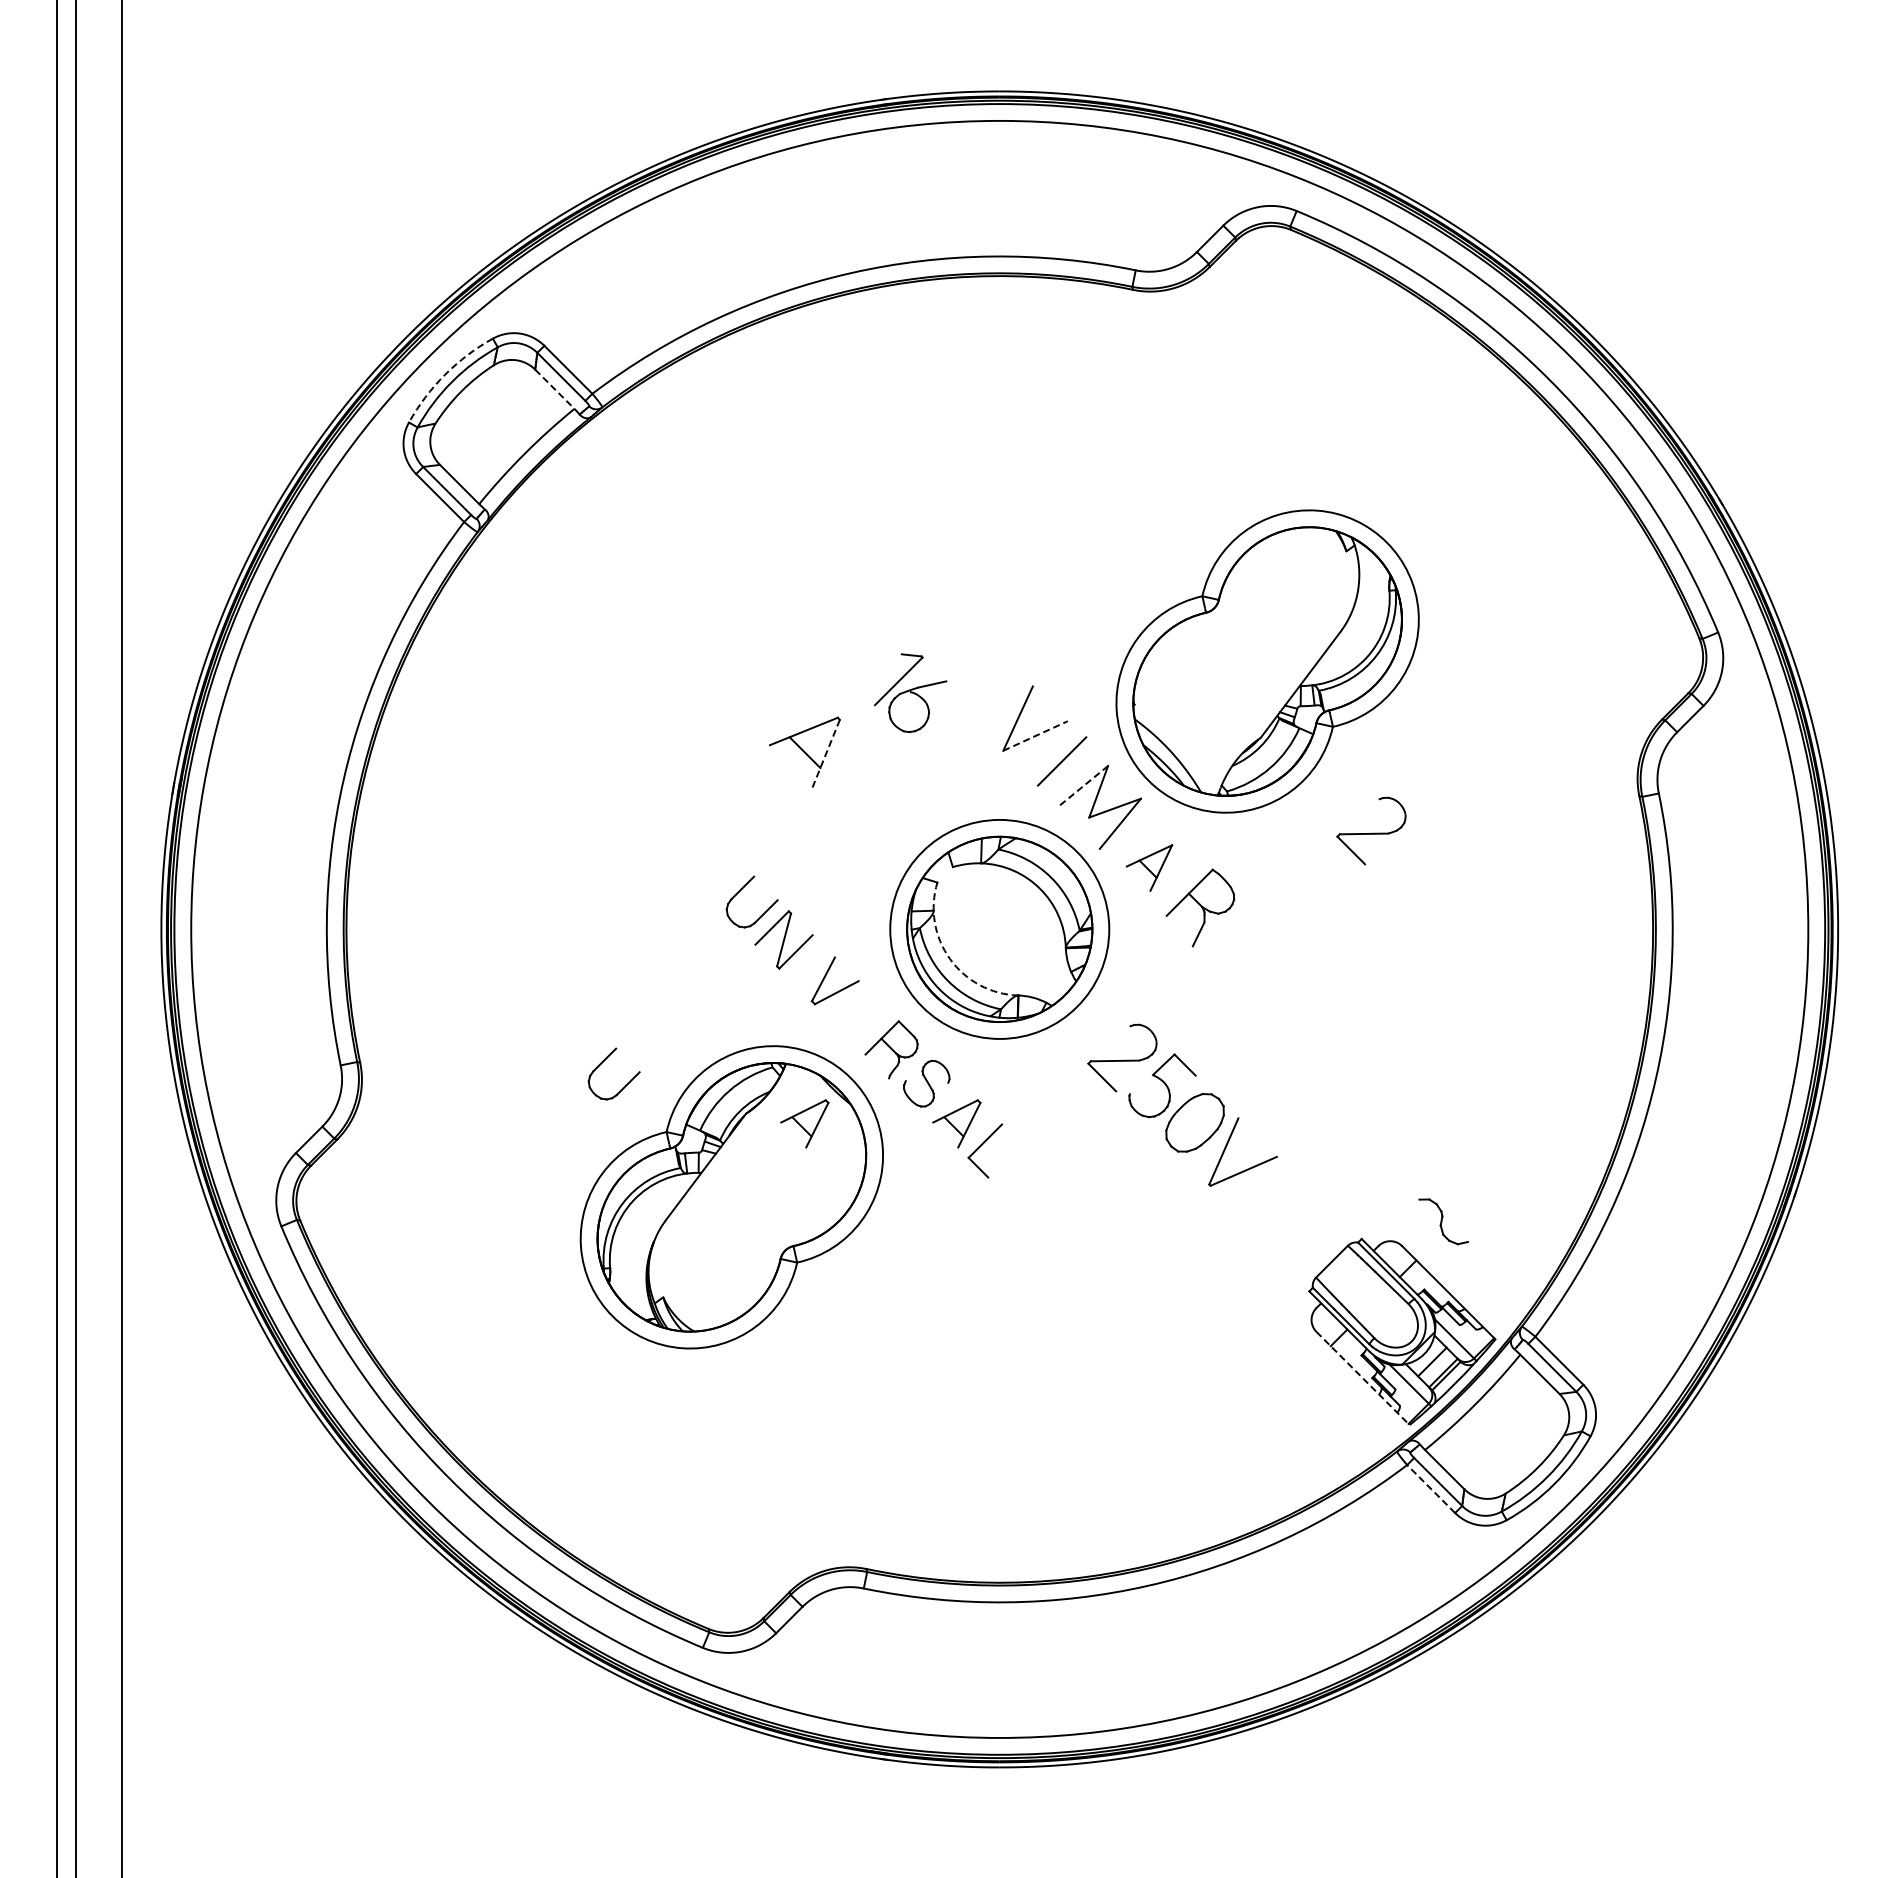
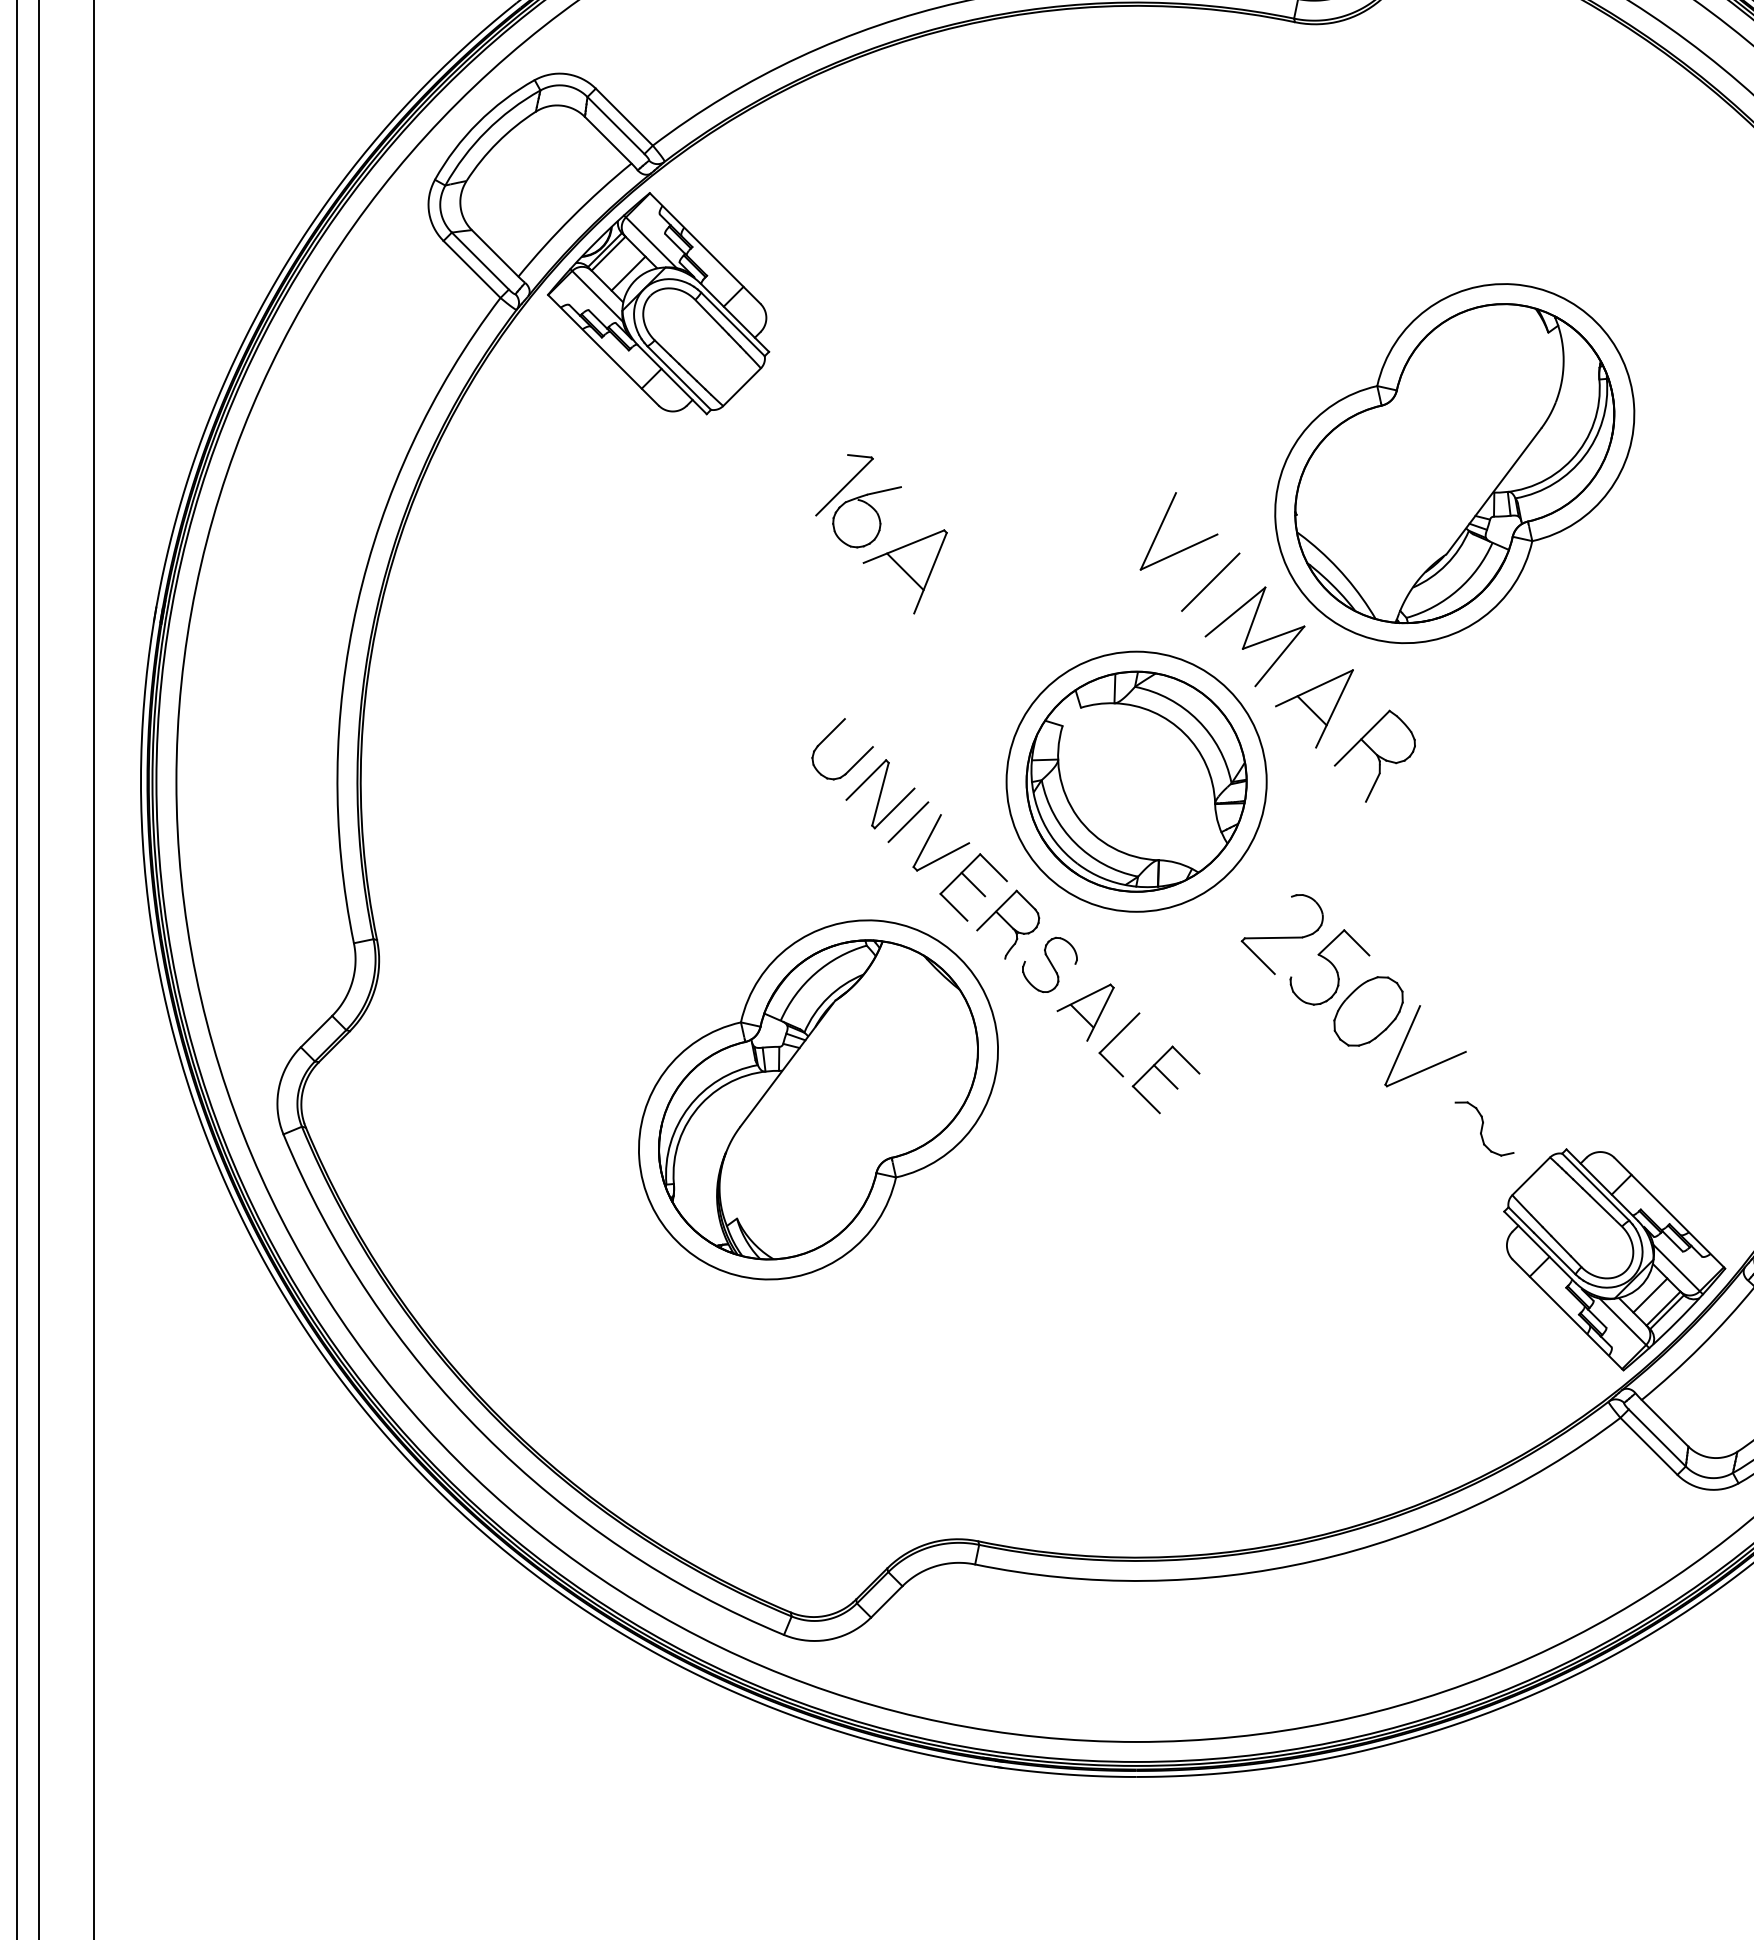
arc: (445, 374) -> (478, 122), dashed -> solid
line: (554, 389) -> (607, 140), dashed -> solid
part: (597, 526) -> (658, 303), added
part: (910, 693) -> (858, 501), moved
line: (1036, 735) -> (1180, 551), dashed -> solid
line: (826, 753) -> (930, 572), dashed -> solid
line: (1082, 786) -> (1234, 612), dashed -> solid
part: (1371, 830) -> (1578, 664), removed
part: (1149, 867) -> (1314, 708), size x1.43
arc: (950, 959) -> (1078, 817), dashed -> solid
line: (807, 963) -> (908, 822), added
part: (862, 1018) -> (973, 887), added
part: (603, 1062) -> (666, 939), removed
part: (804, 1123) -> (904, 1012), removed
part: (1024, 1180) -> (1166, 1079), added
part: (1443, 1221) -> (1484, 1128), moved
line: (1363, 1378) -> (1568, 1315), dashed -> solid
line: (1431, 1489) -> (1649, 1446), dashed -> solid

